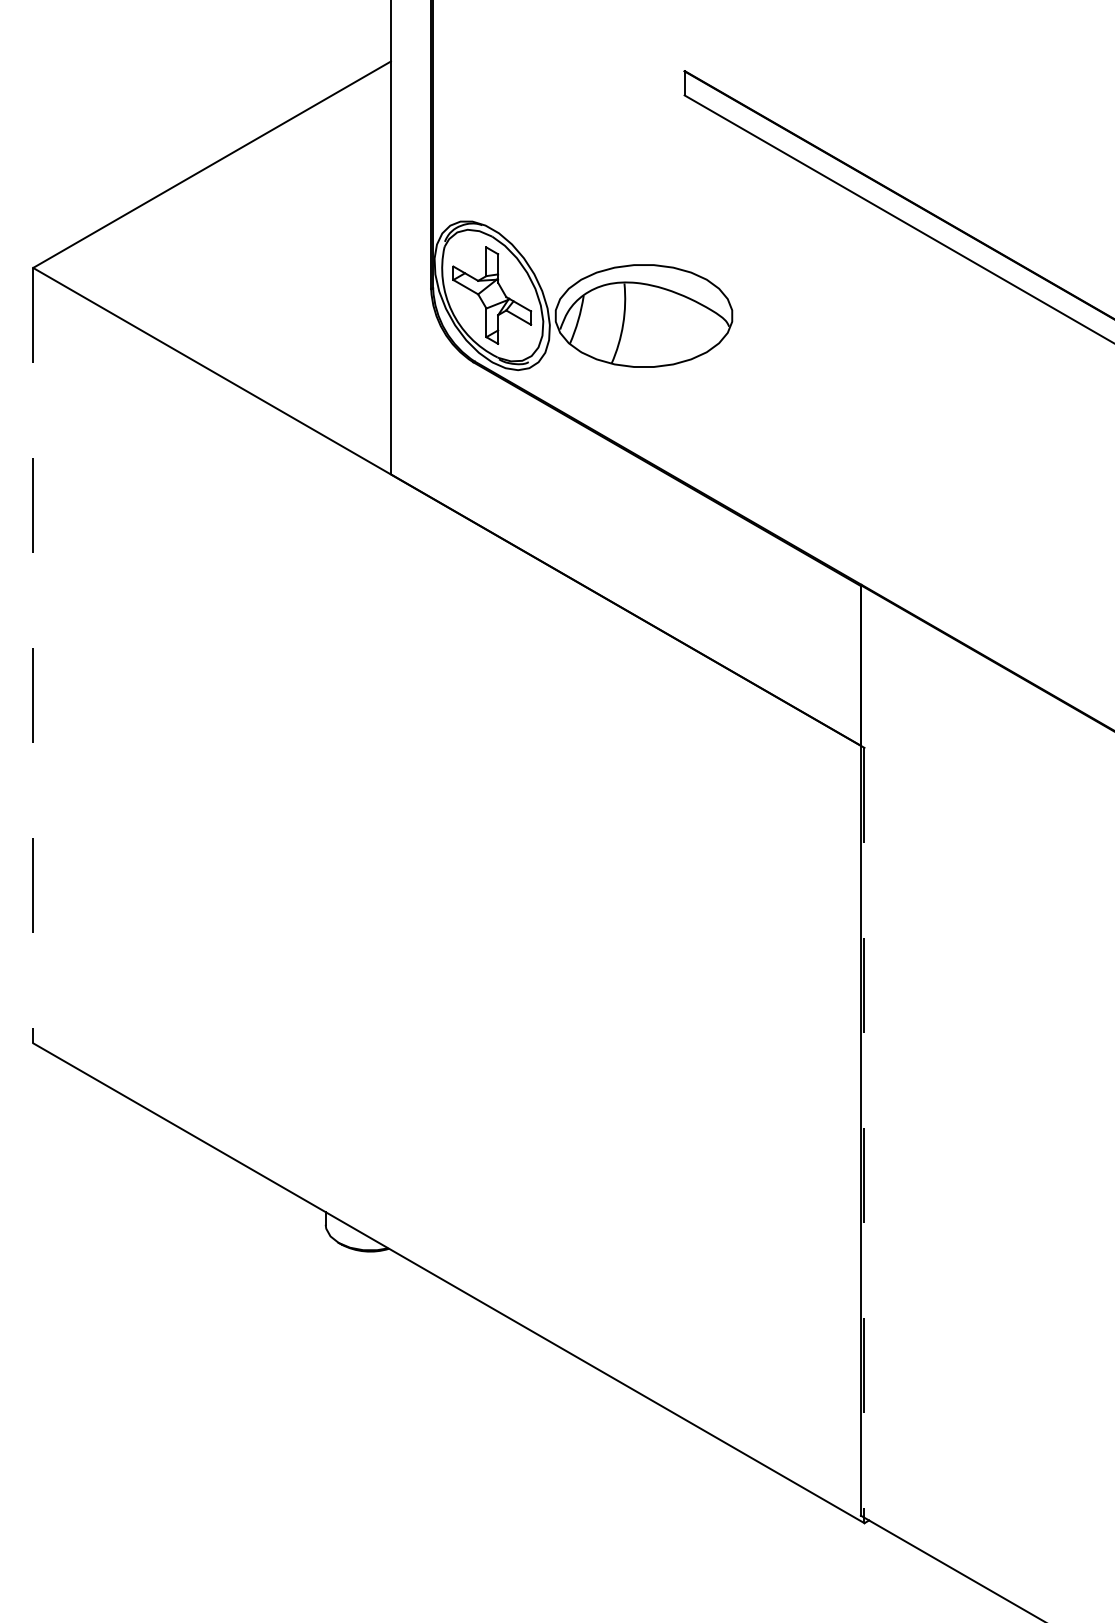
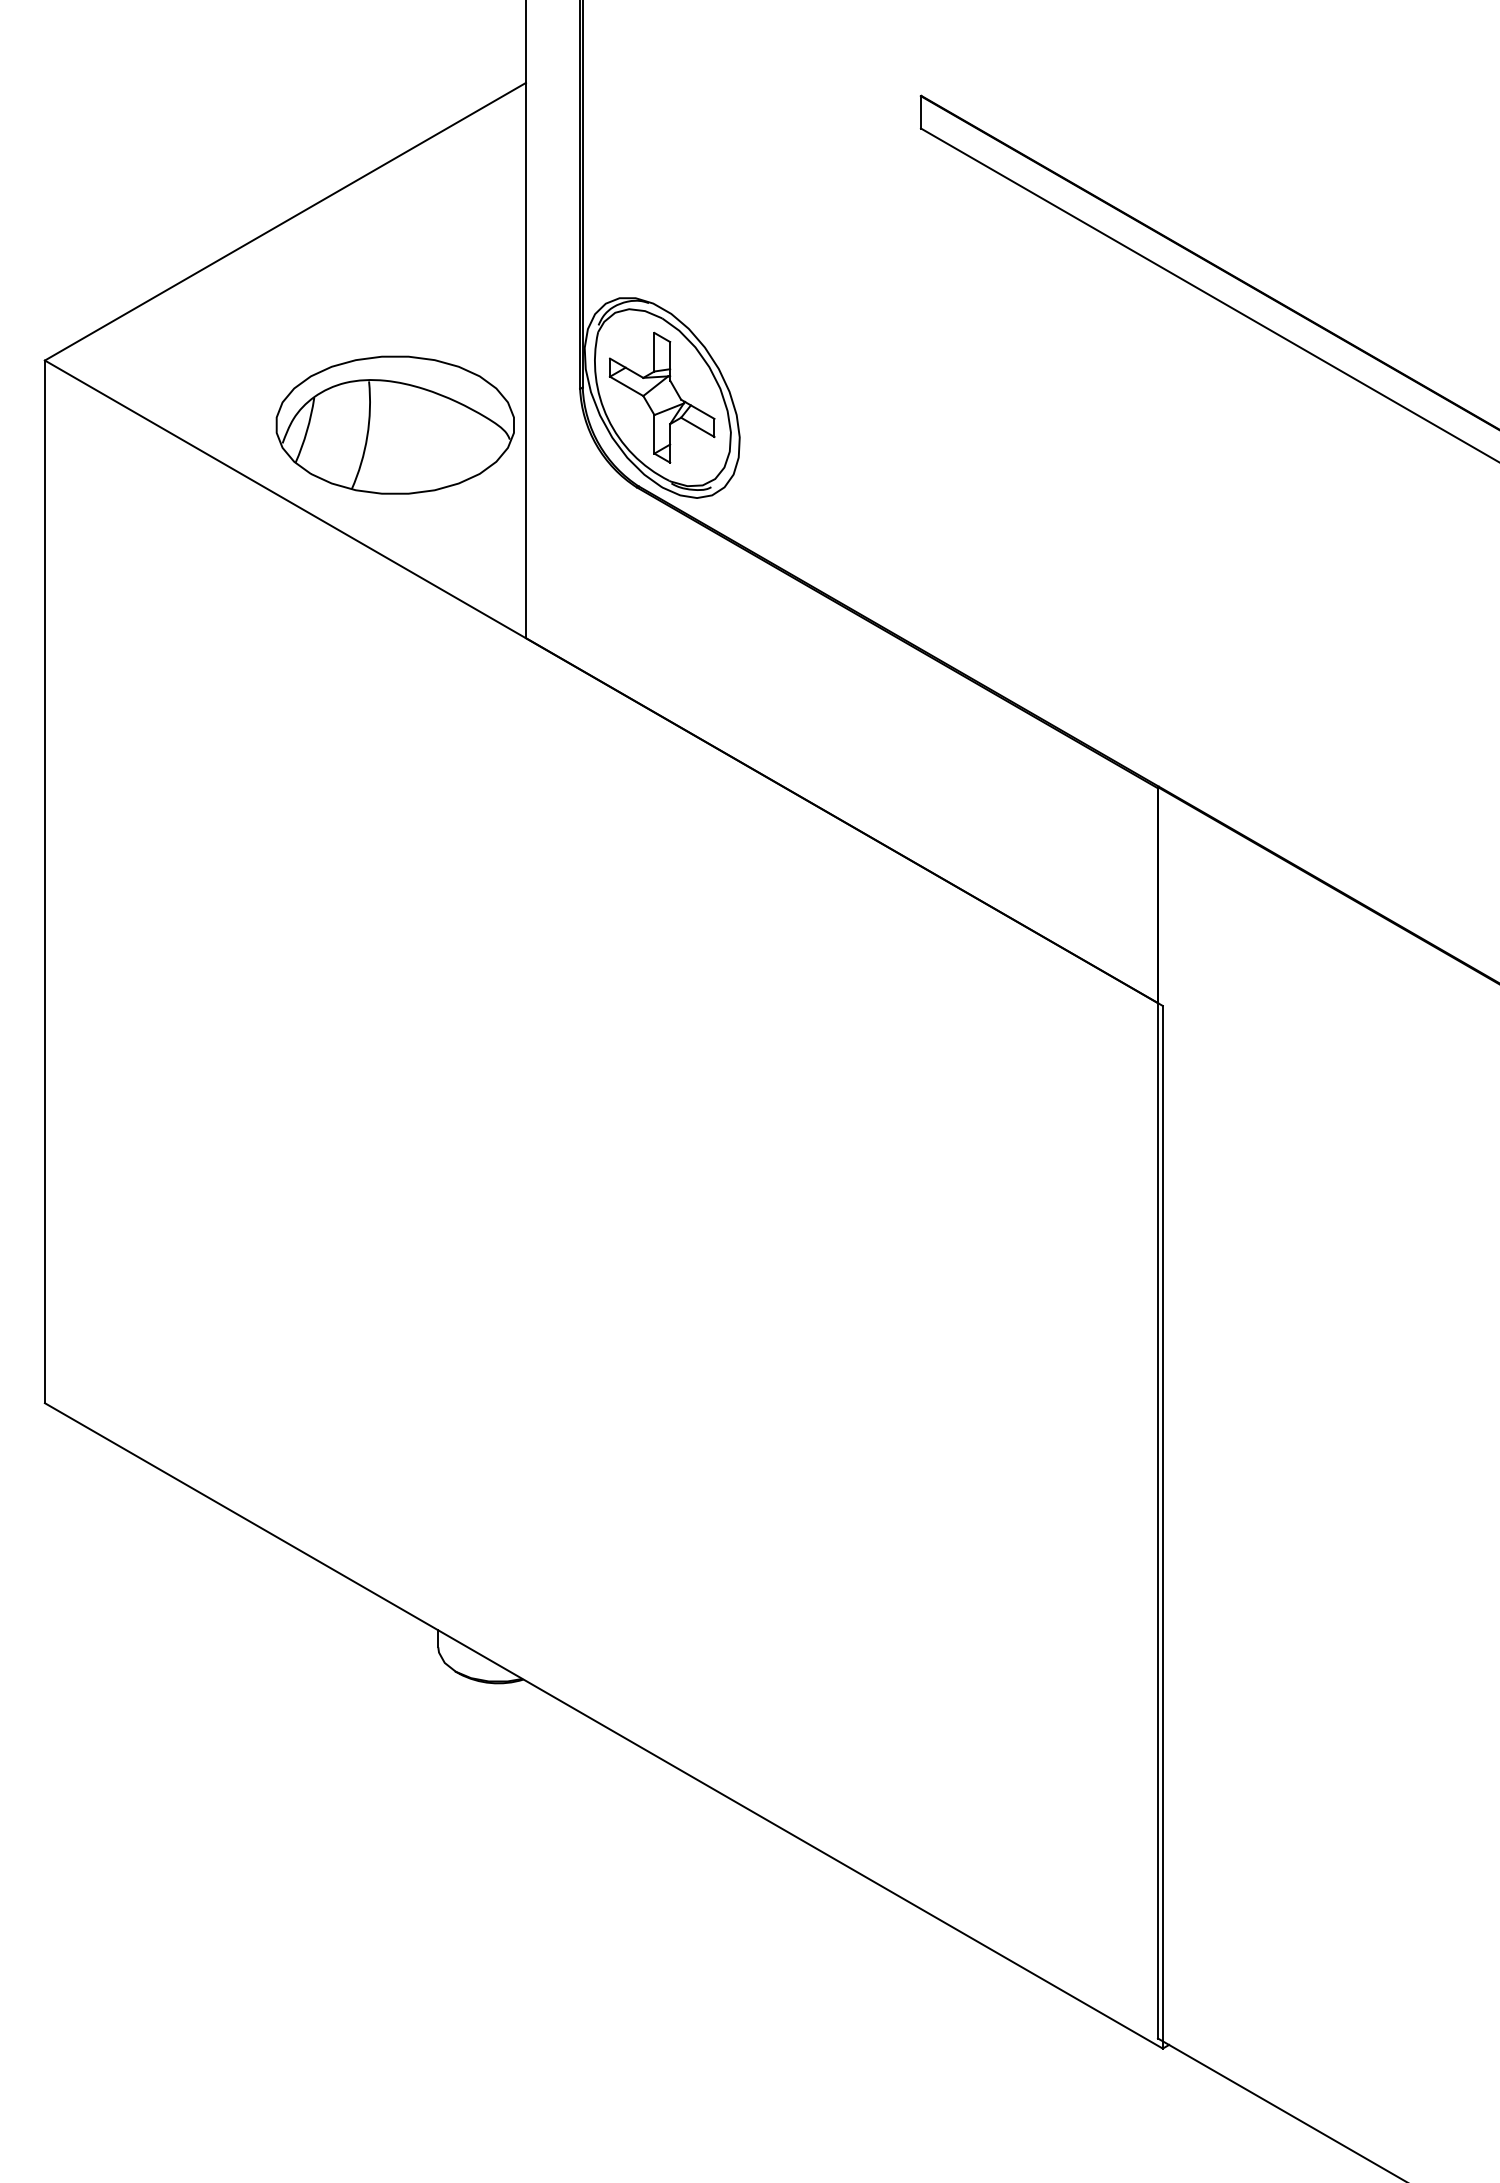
part: (643, 315) -> (394, 424), moved
line: (32, 656) -> (44, 882), dashed -> solid
line: (864, 1135) -> (1162, 1527), dashed -> solid

